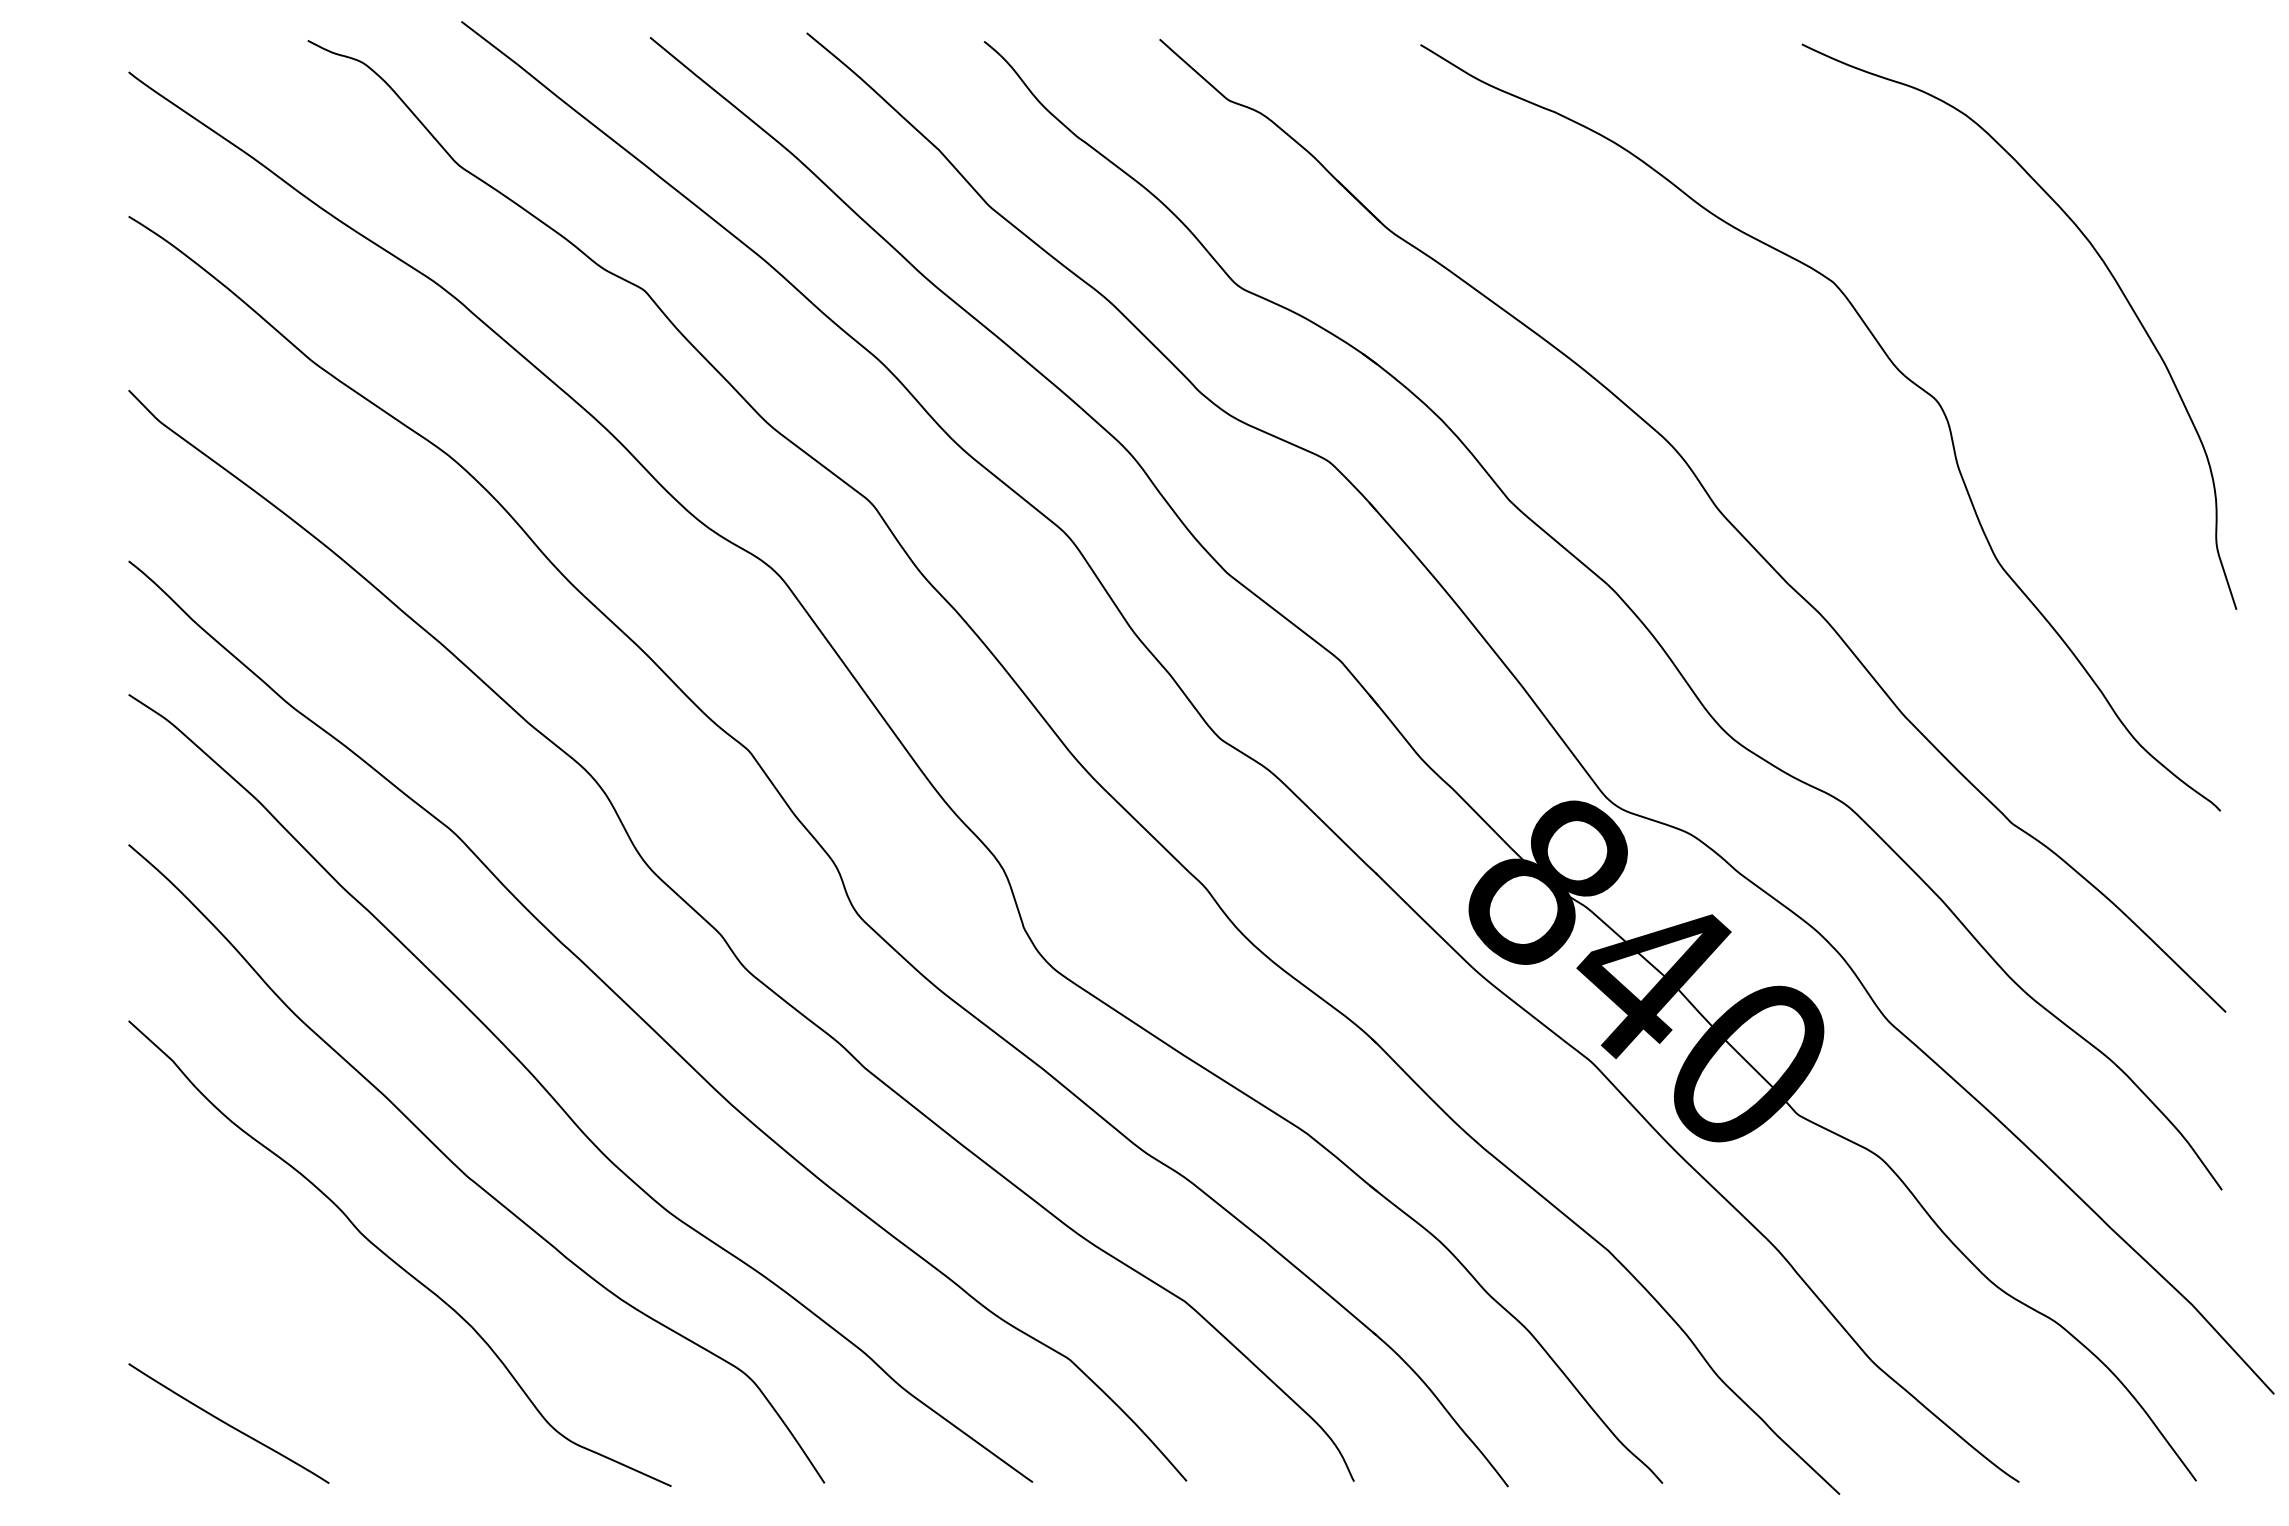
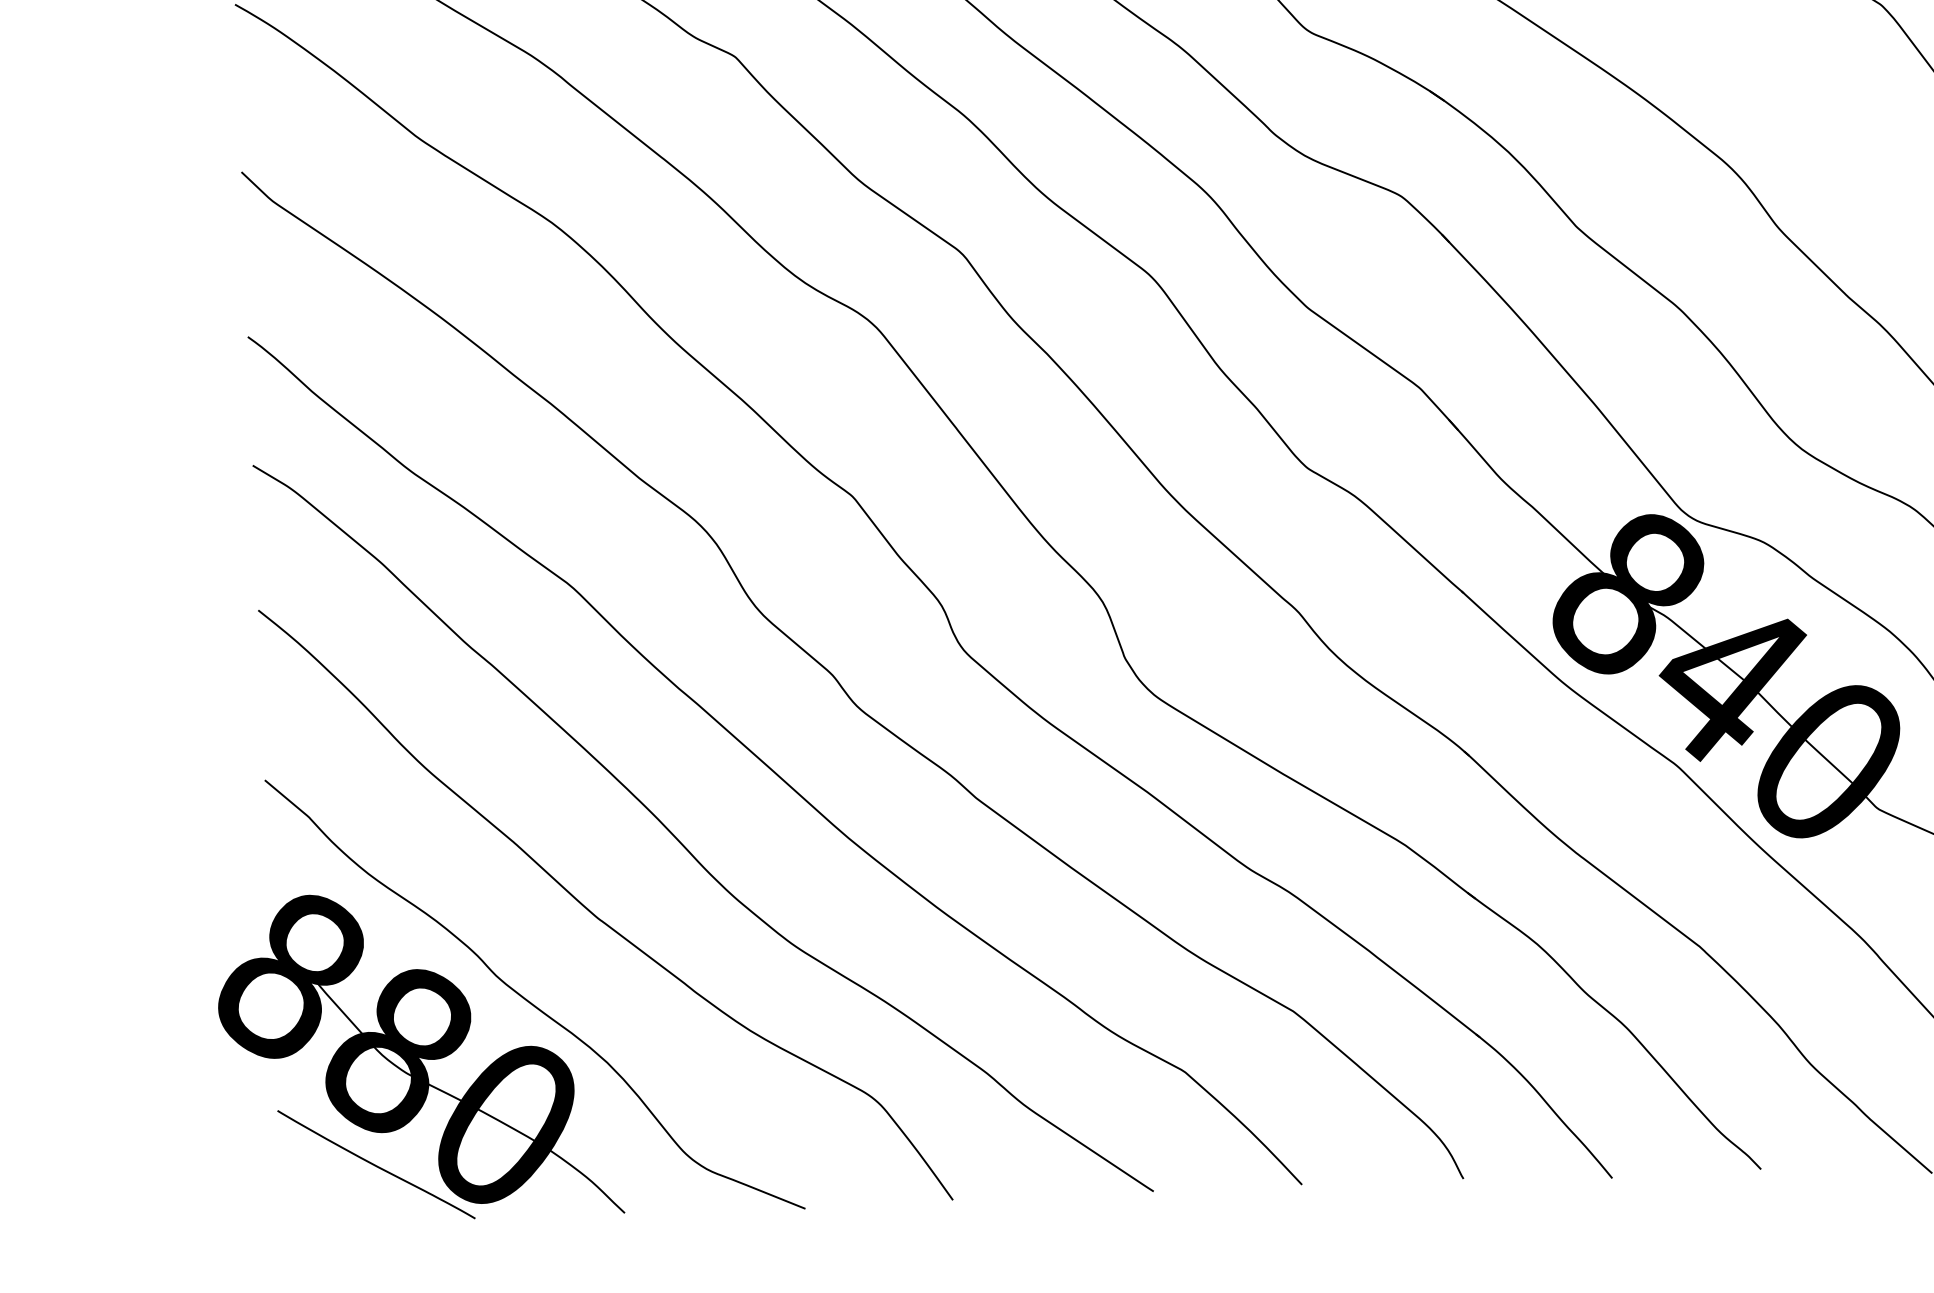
part: (277, 1312) -> (419, 1055), added

